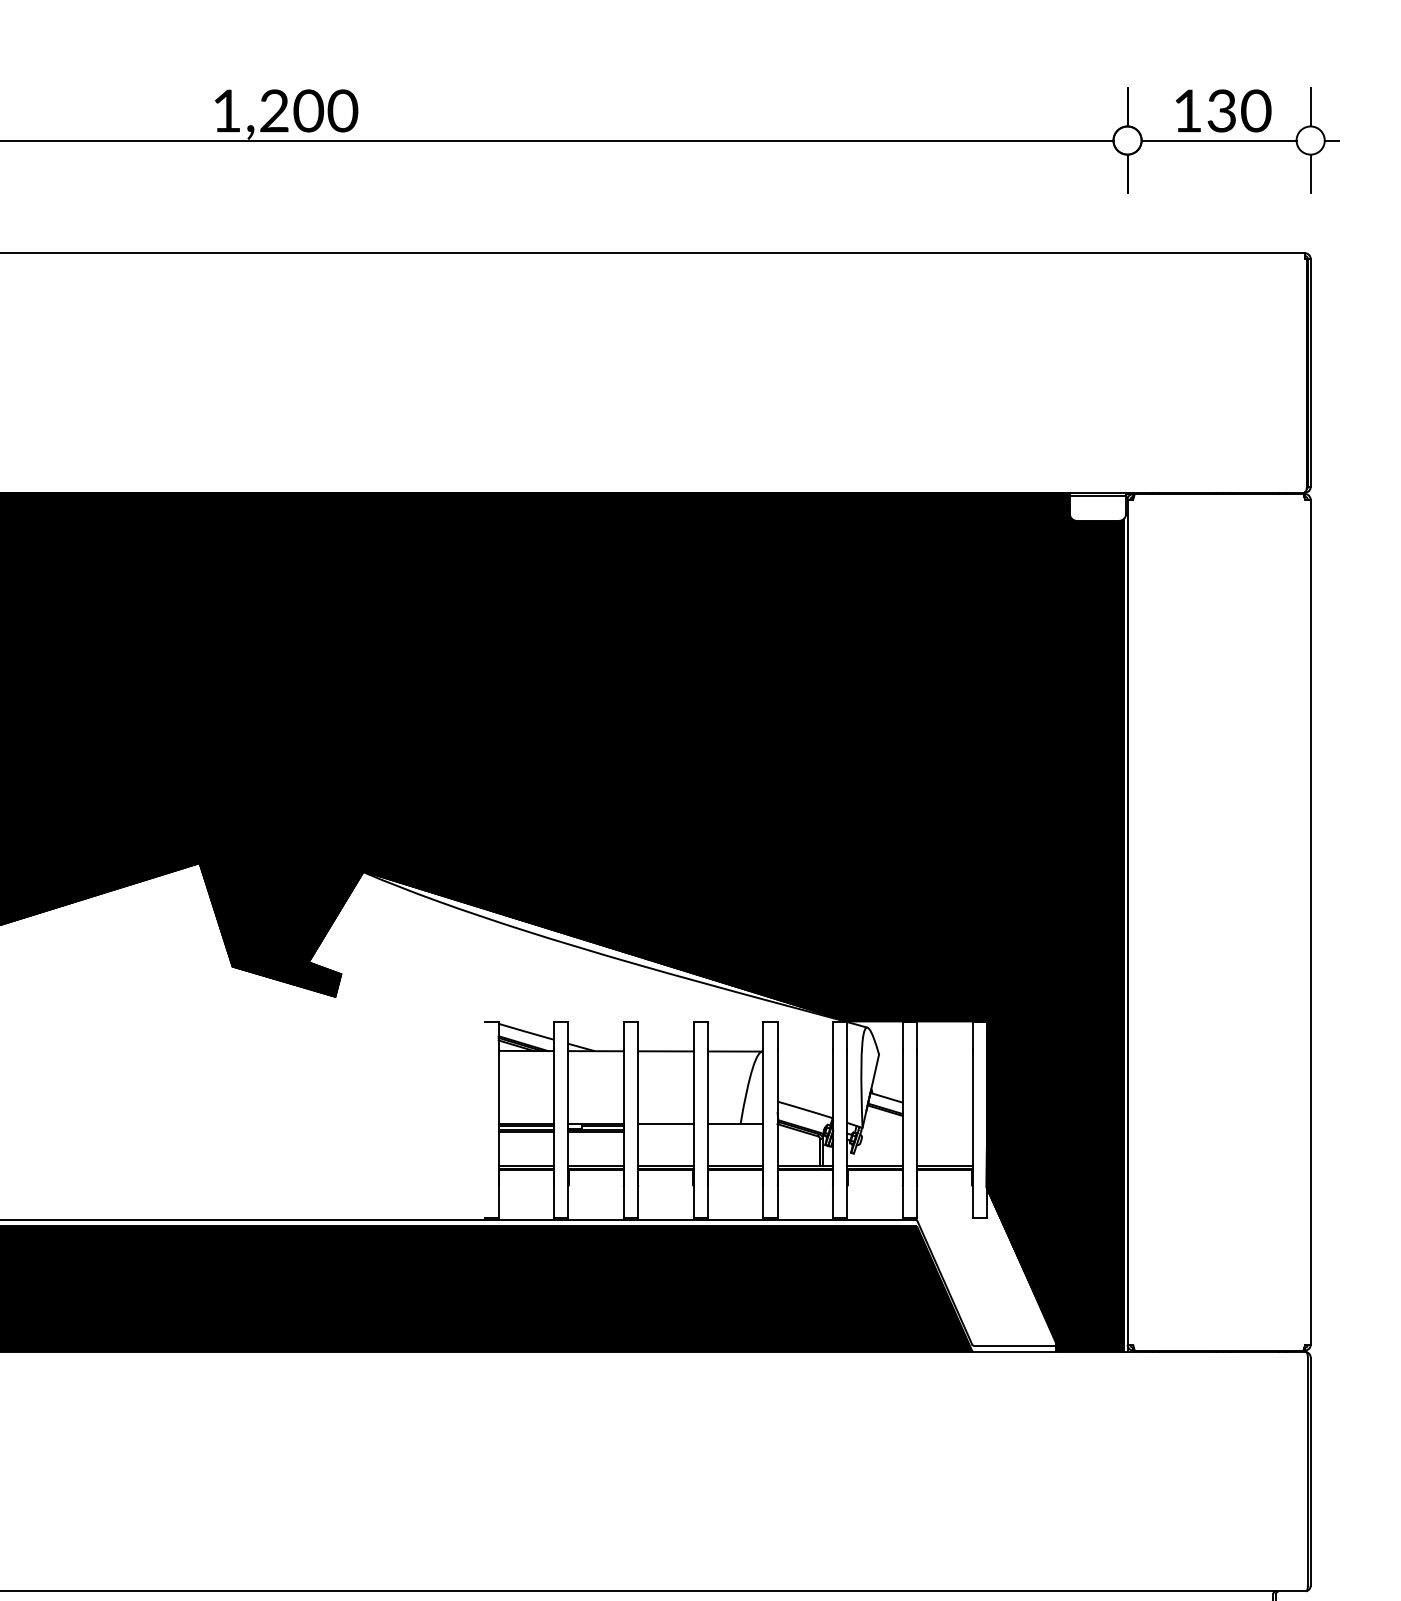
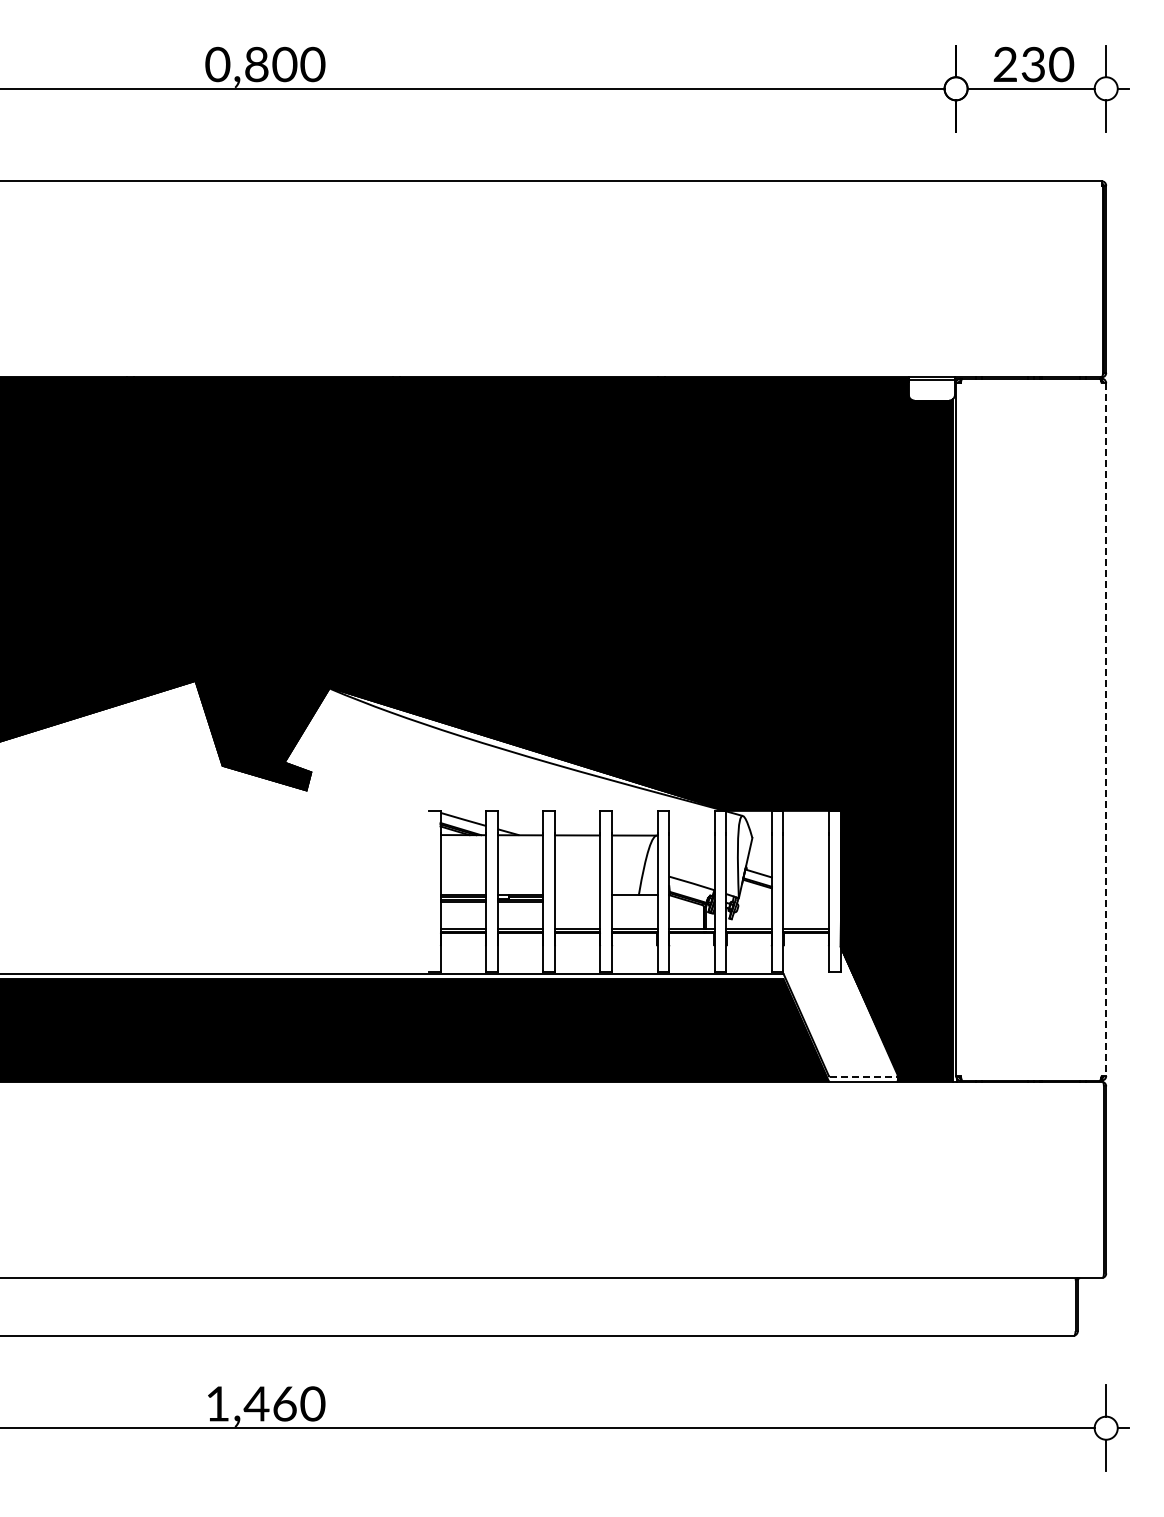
text: (1186, 109) -> (1004, 63), 130 -> 230
text: (249, 110) -> (236, 64), 1,200 -> 0,800
line: (1311, 923) -> (1106, 730), solid -> dashed
line: (665, 1123) -> (577, 894), removed
line: (1014, 1345) -> (863, 1076), solid -> dashed

